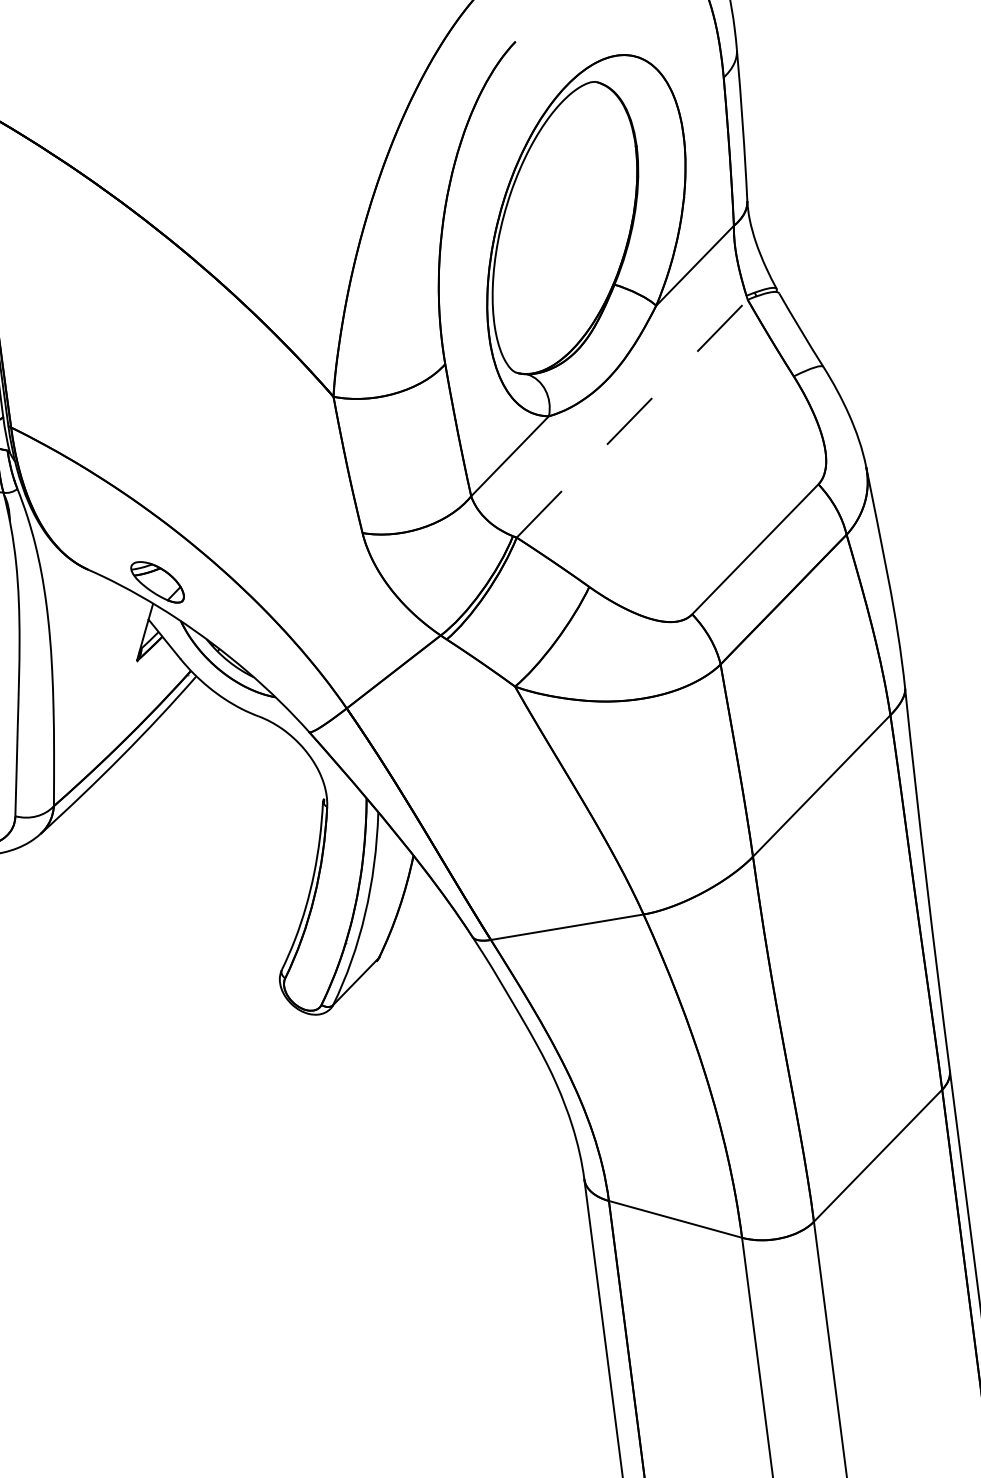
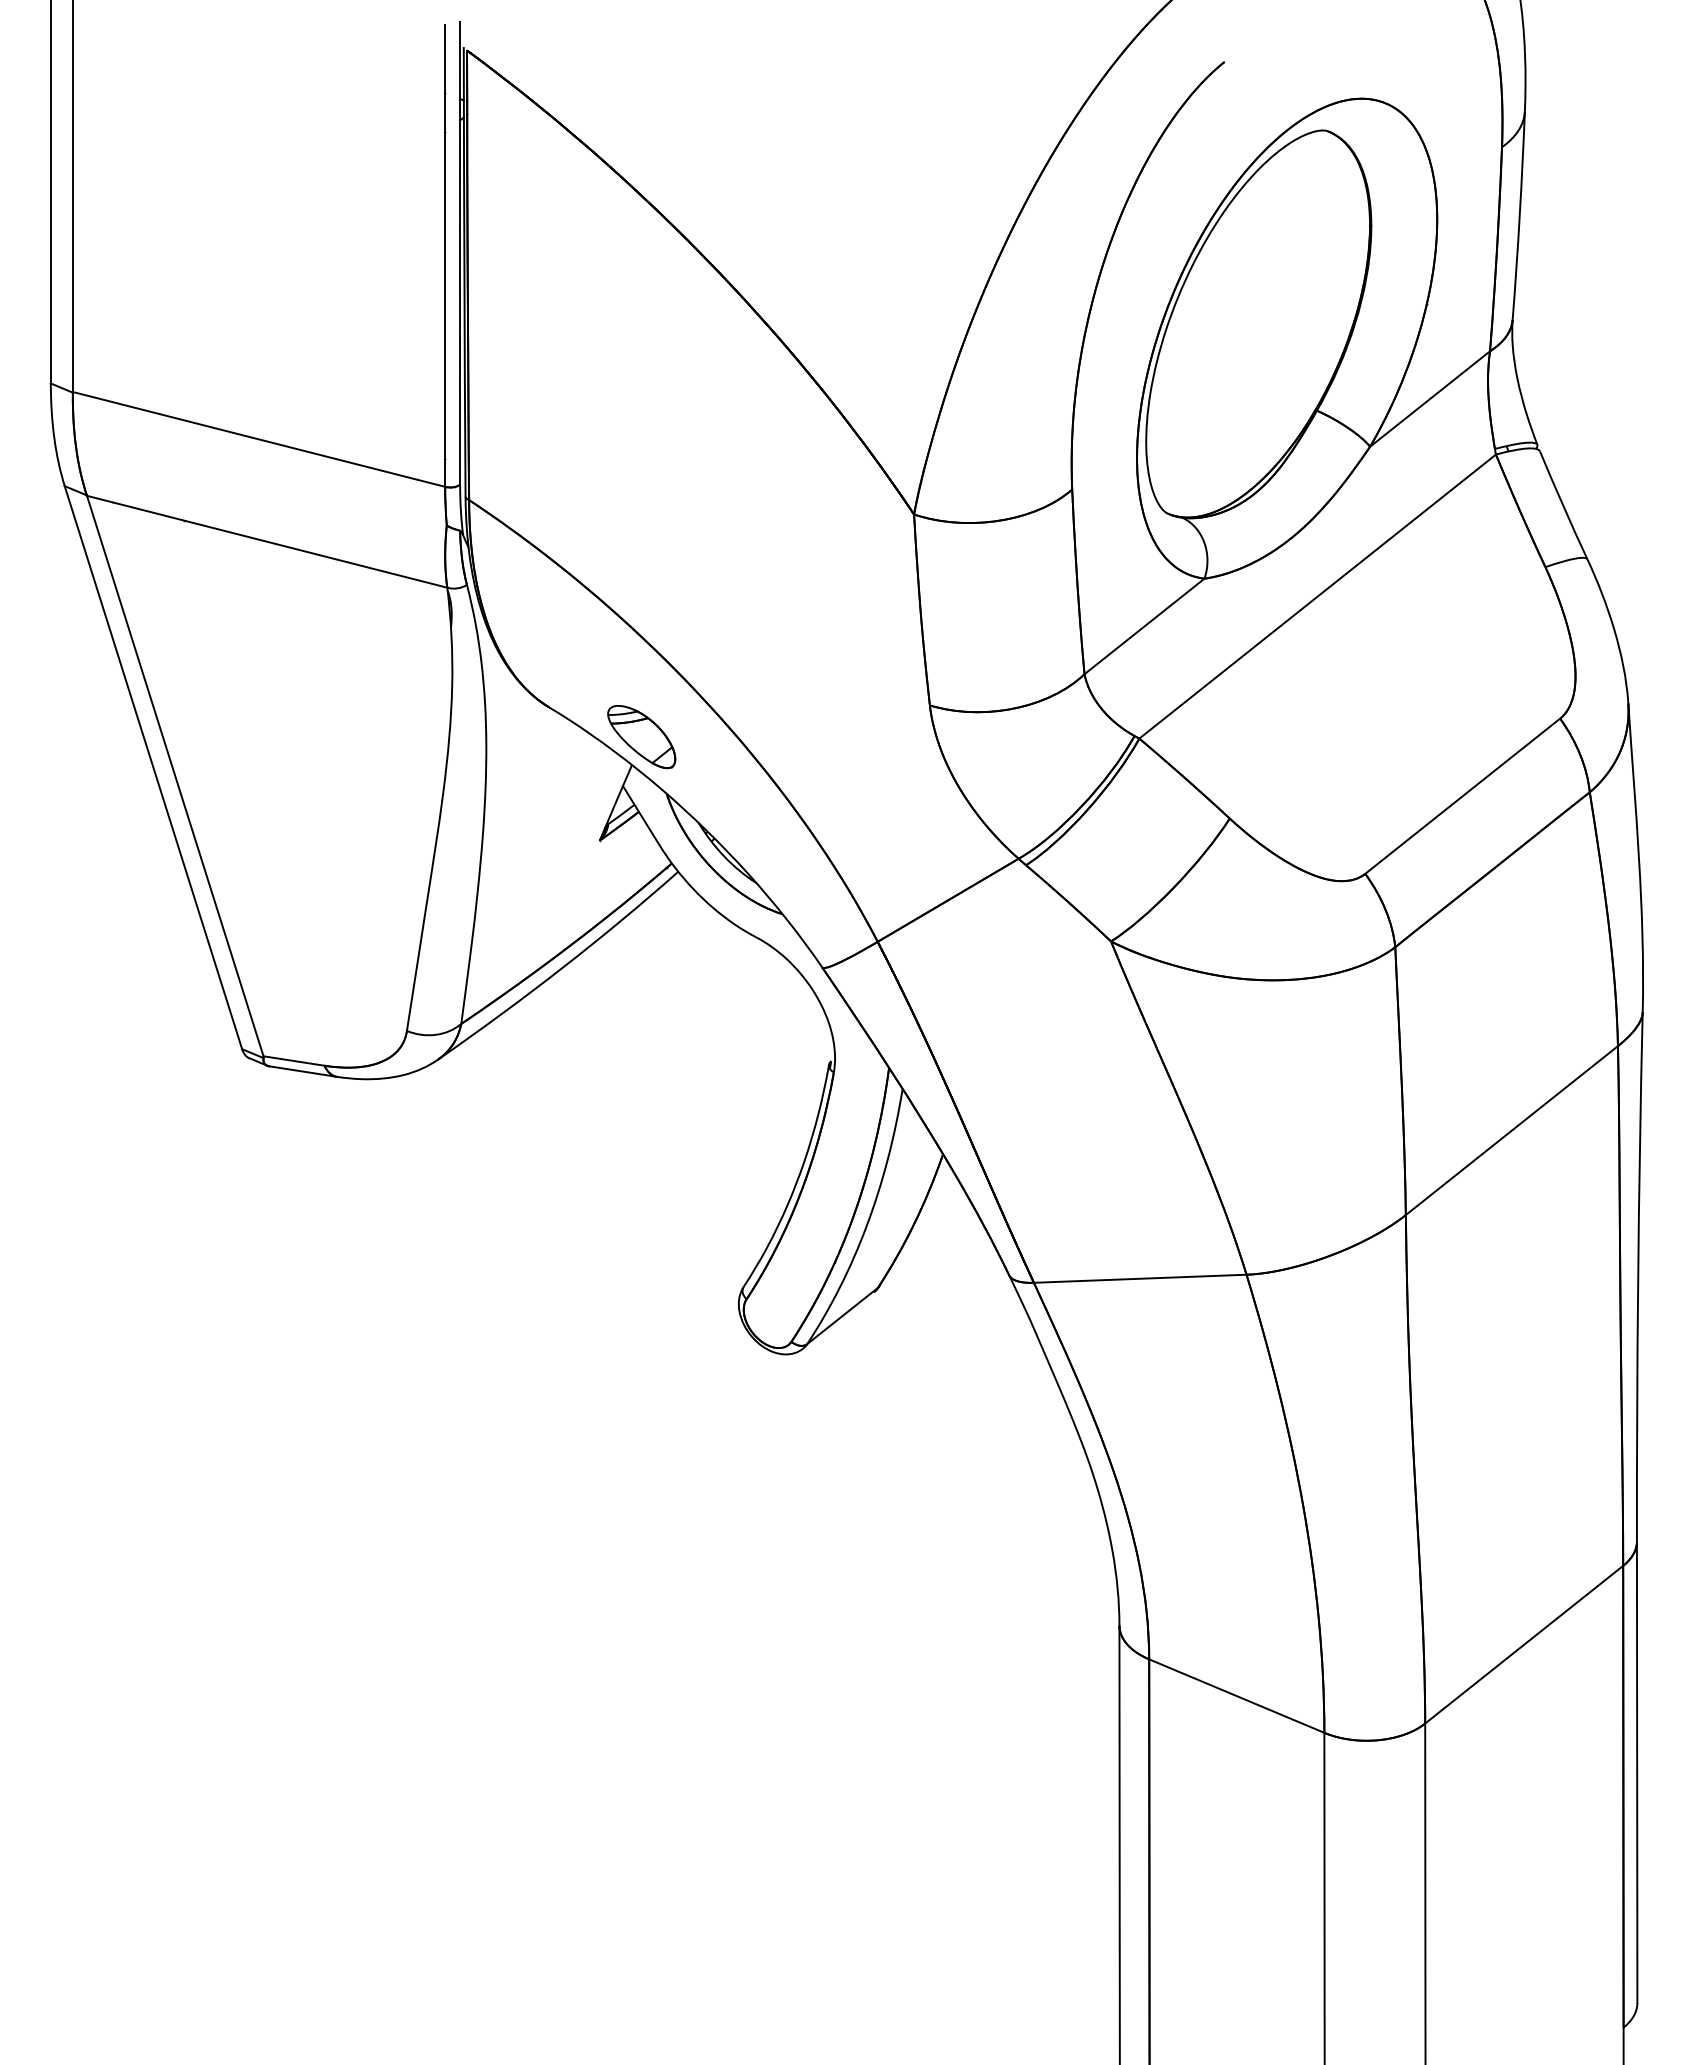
line: (632, 418) -> (1317, 596), dashed -> solid

